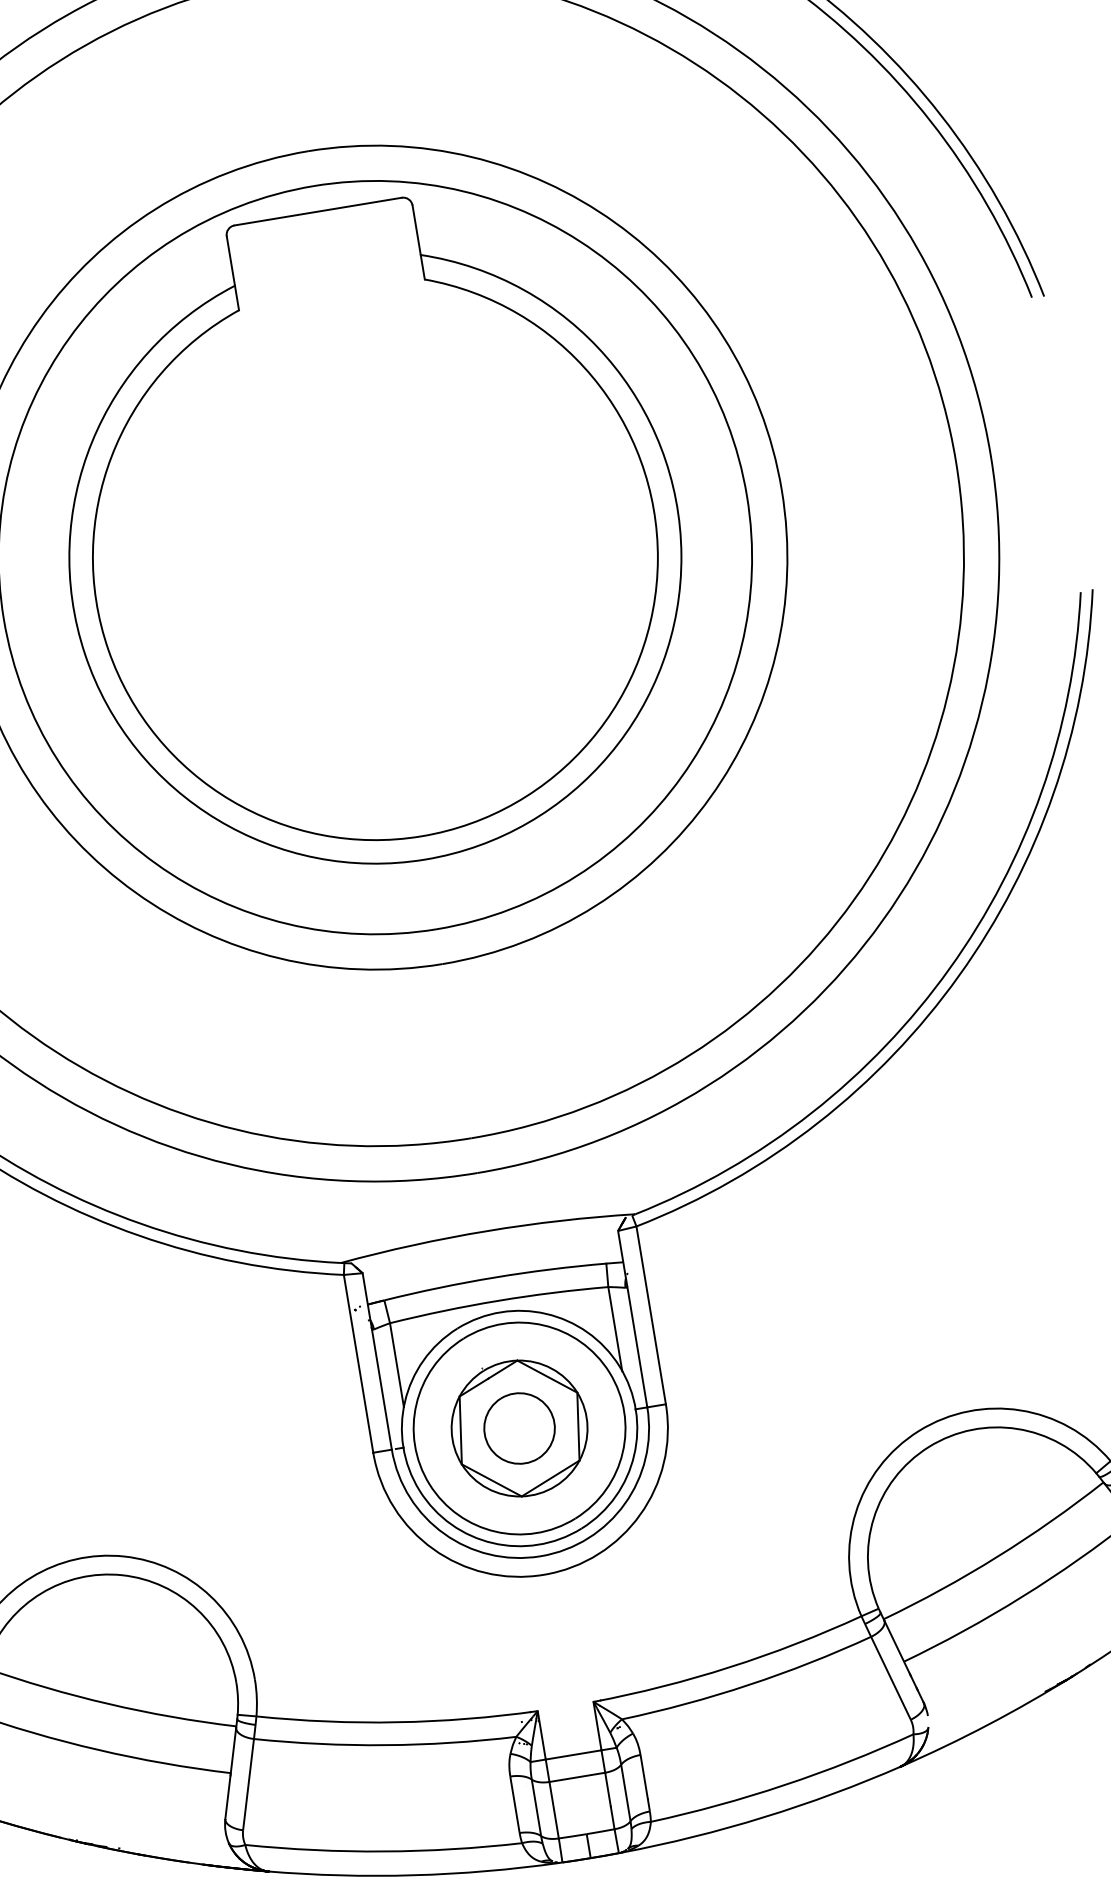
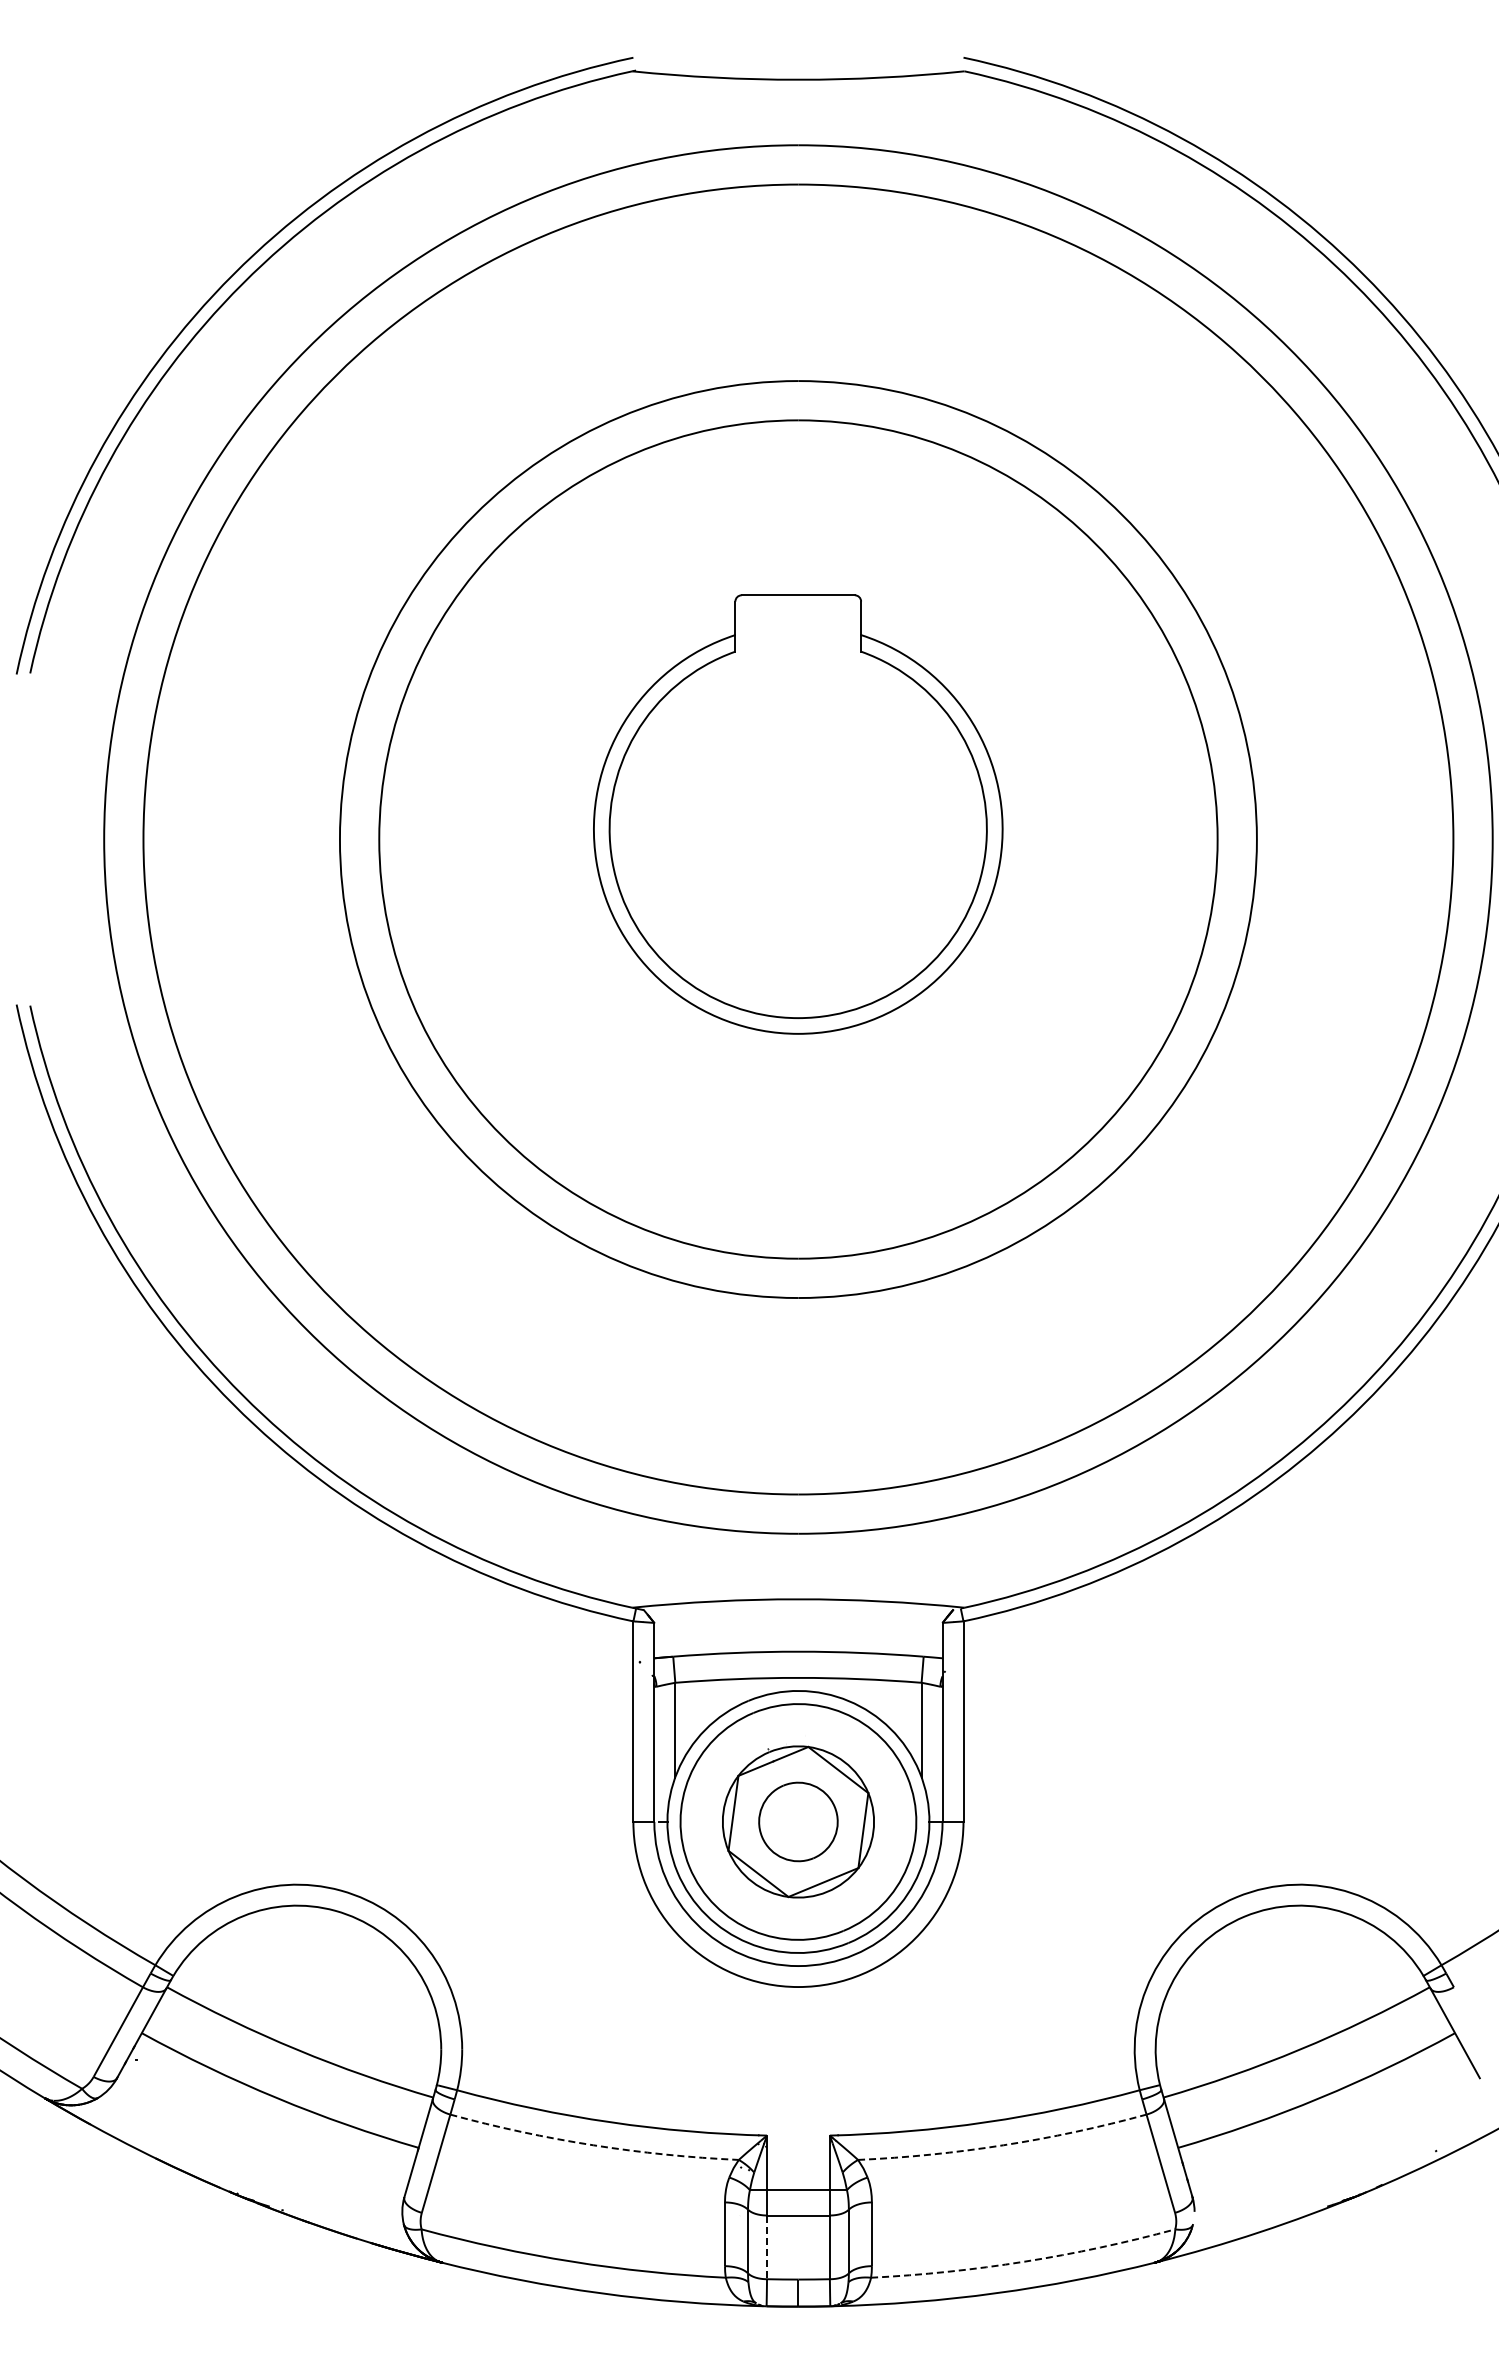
part: (370, 535) -> (797, 814), size x0.6
arc: (748, 1685) -> (1003, 2145), solid -> dashed
arc: (385, 1745) -> (593, 2145), solid -> dashed
arc: (784, 1784) -> (1024, 2261), solid -> dashed
line: (554, 1810) -> (767, 2247), solid -> dashed

